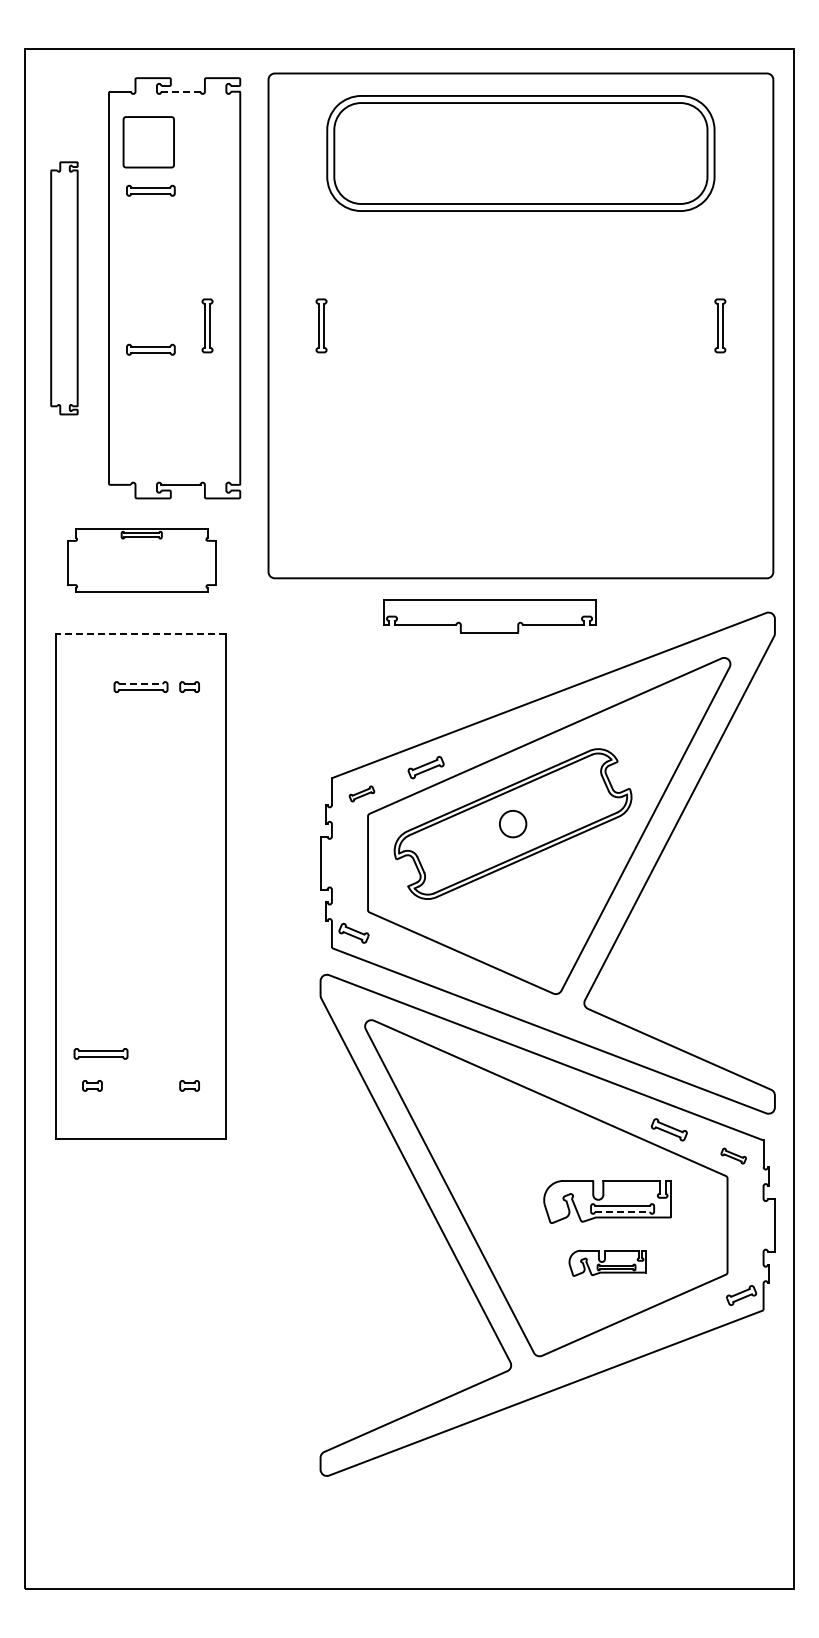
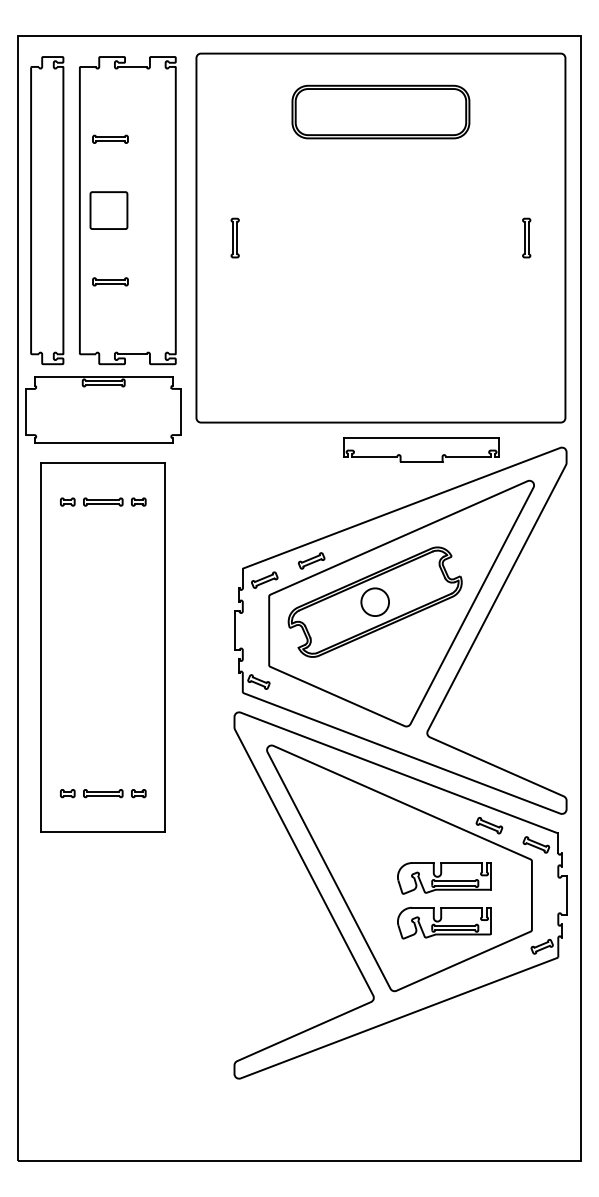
line: (180, 91) -> (132, 66), dashed -> solid
part: (148, 142) -> (108, 210), moved
part: (520, 153) -> (380, 112), size x0.62
part: (64, 288) -> (47, 210), size x1.67
part: (207, 325) -> (151, 237), removed
part: (150, 349) -> (110, 281), moved
part: (141, 560) -> (103, 409), size x1.43
part: (489, 616) -> (421, 450), moved
line: (141, 634) -> (103, 463), dashed -> solid
line: (141, 684) -> (103, 500), dashed -> solid
part: (92, 686) -> (67, 501), added
part: (361, 793) -> (264, 579), size x1.43
circle: (513, 824) -> (375, 602), size x1.43
part: (100, 1053) -> (102, 793), moved
part: (733, 1155) -> (536, 844), size x1.43
line: (622, 1211) -> (455, 885), dashed -> solid
part: (607, 1263) -> (444, 923), size x1.67

